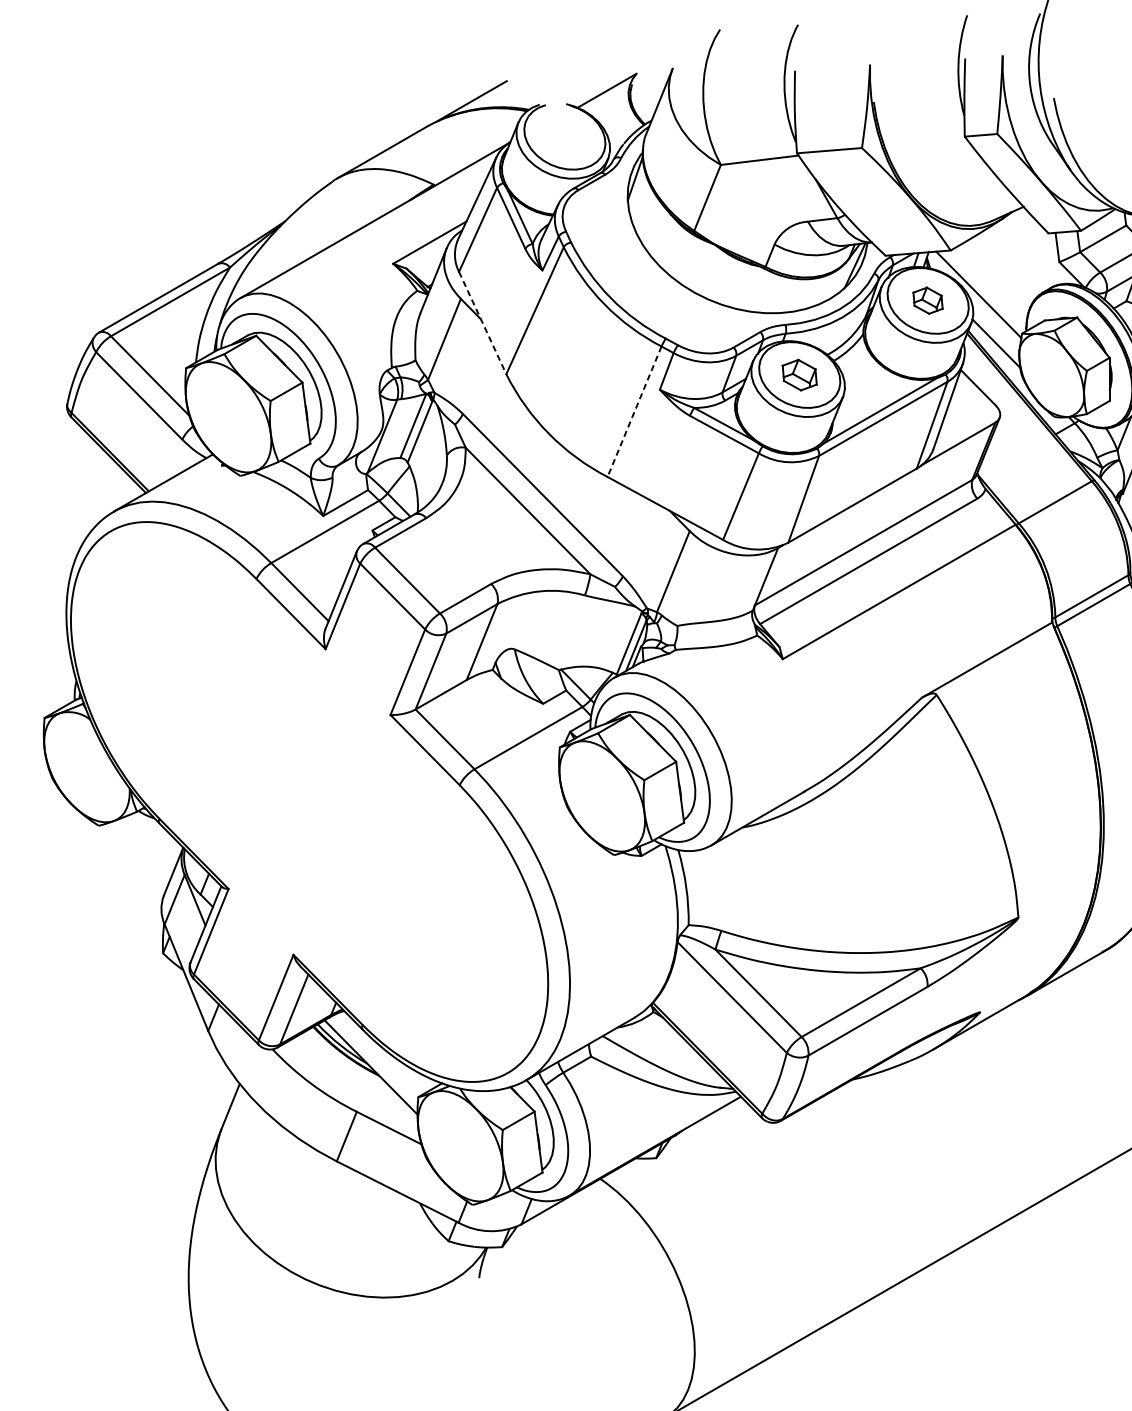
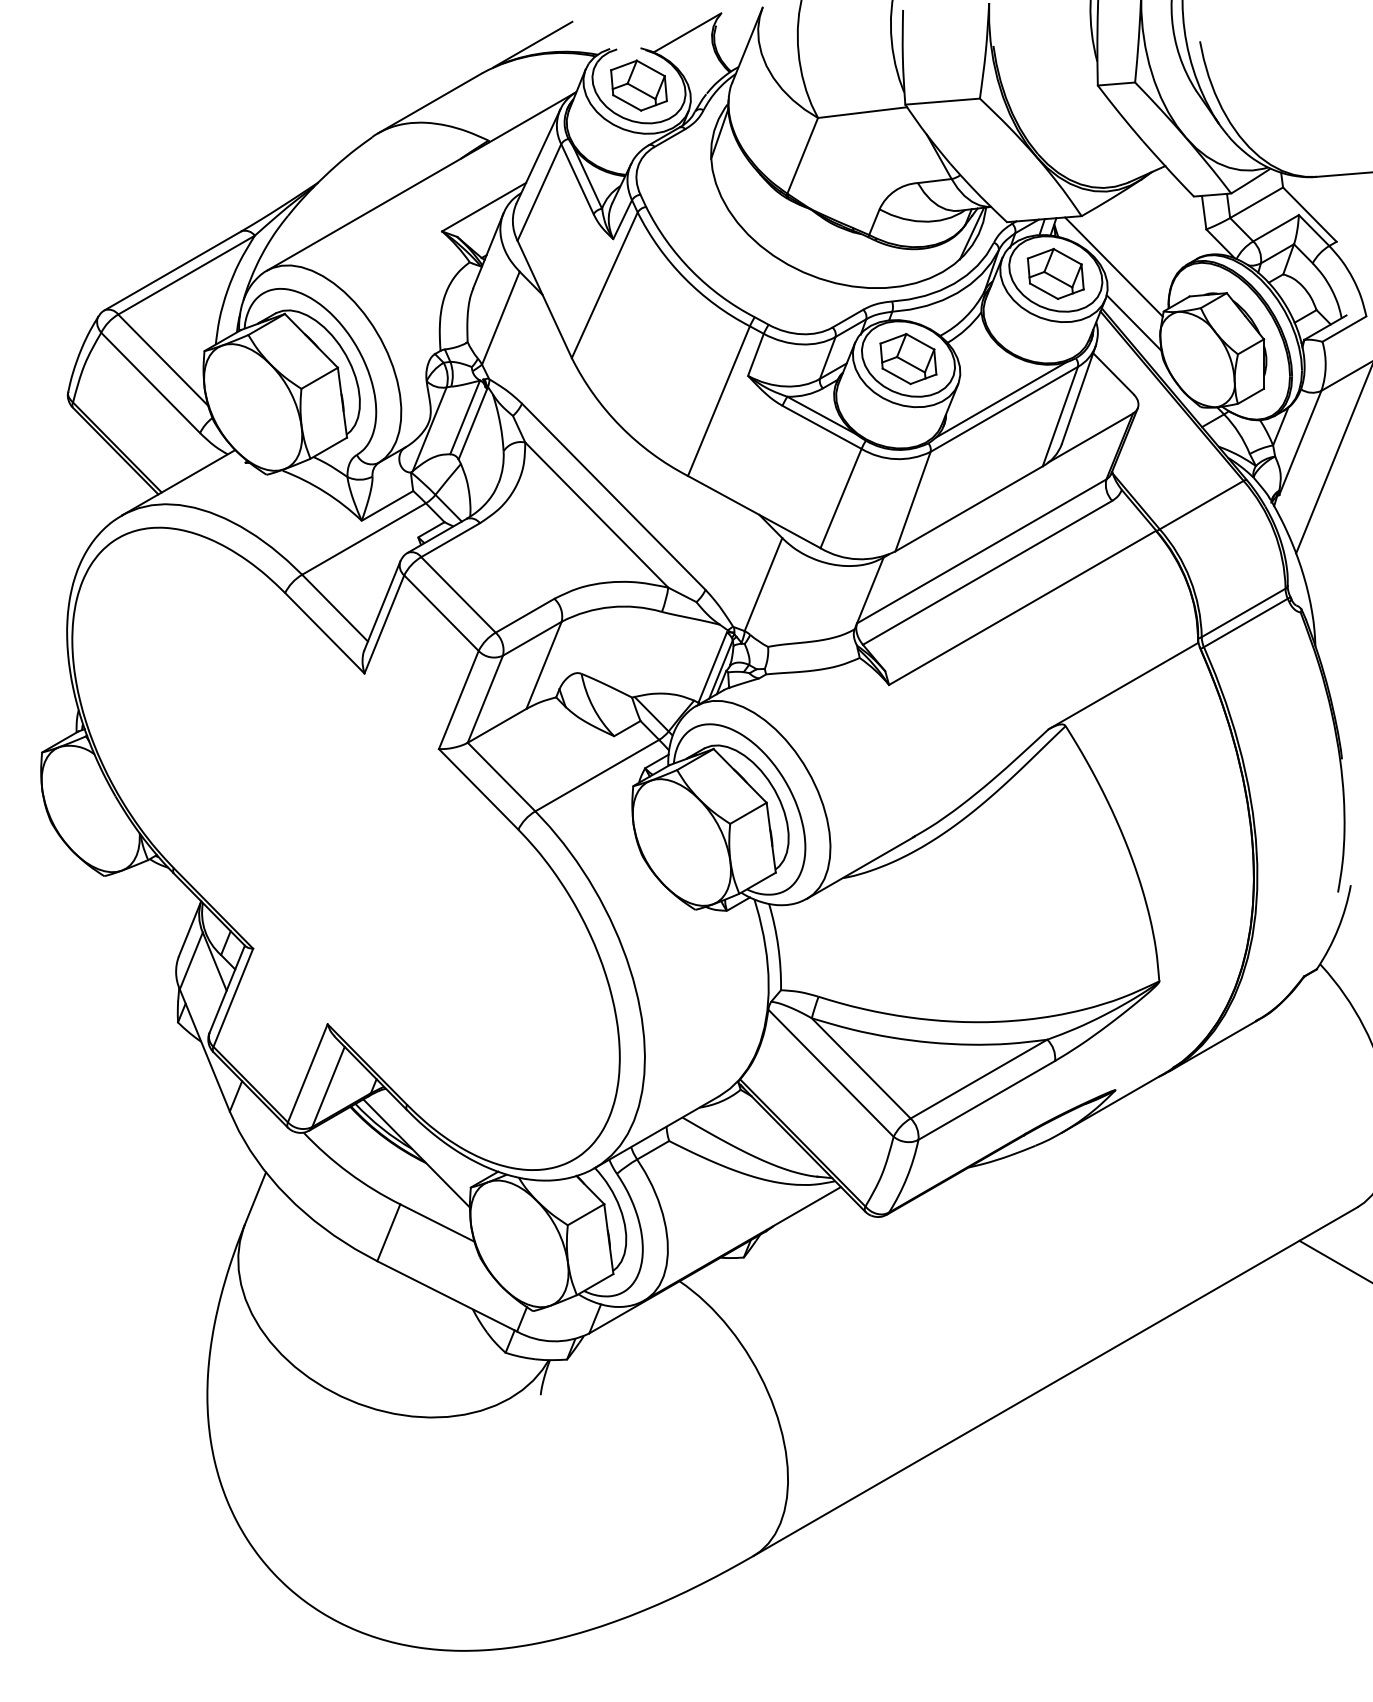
part: (564, 136) -> (638, 85), added
part: (927, 300) -> (1055, 273), size x1.67
line: (482, 323) -> (544, 299), dashed -> solid
part: (799, 375) -> (908, 359), size x1.43
line: (634, 412) -> (718, 401), dashed -> solid

